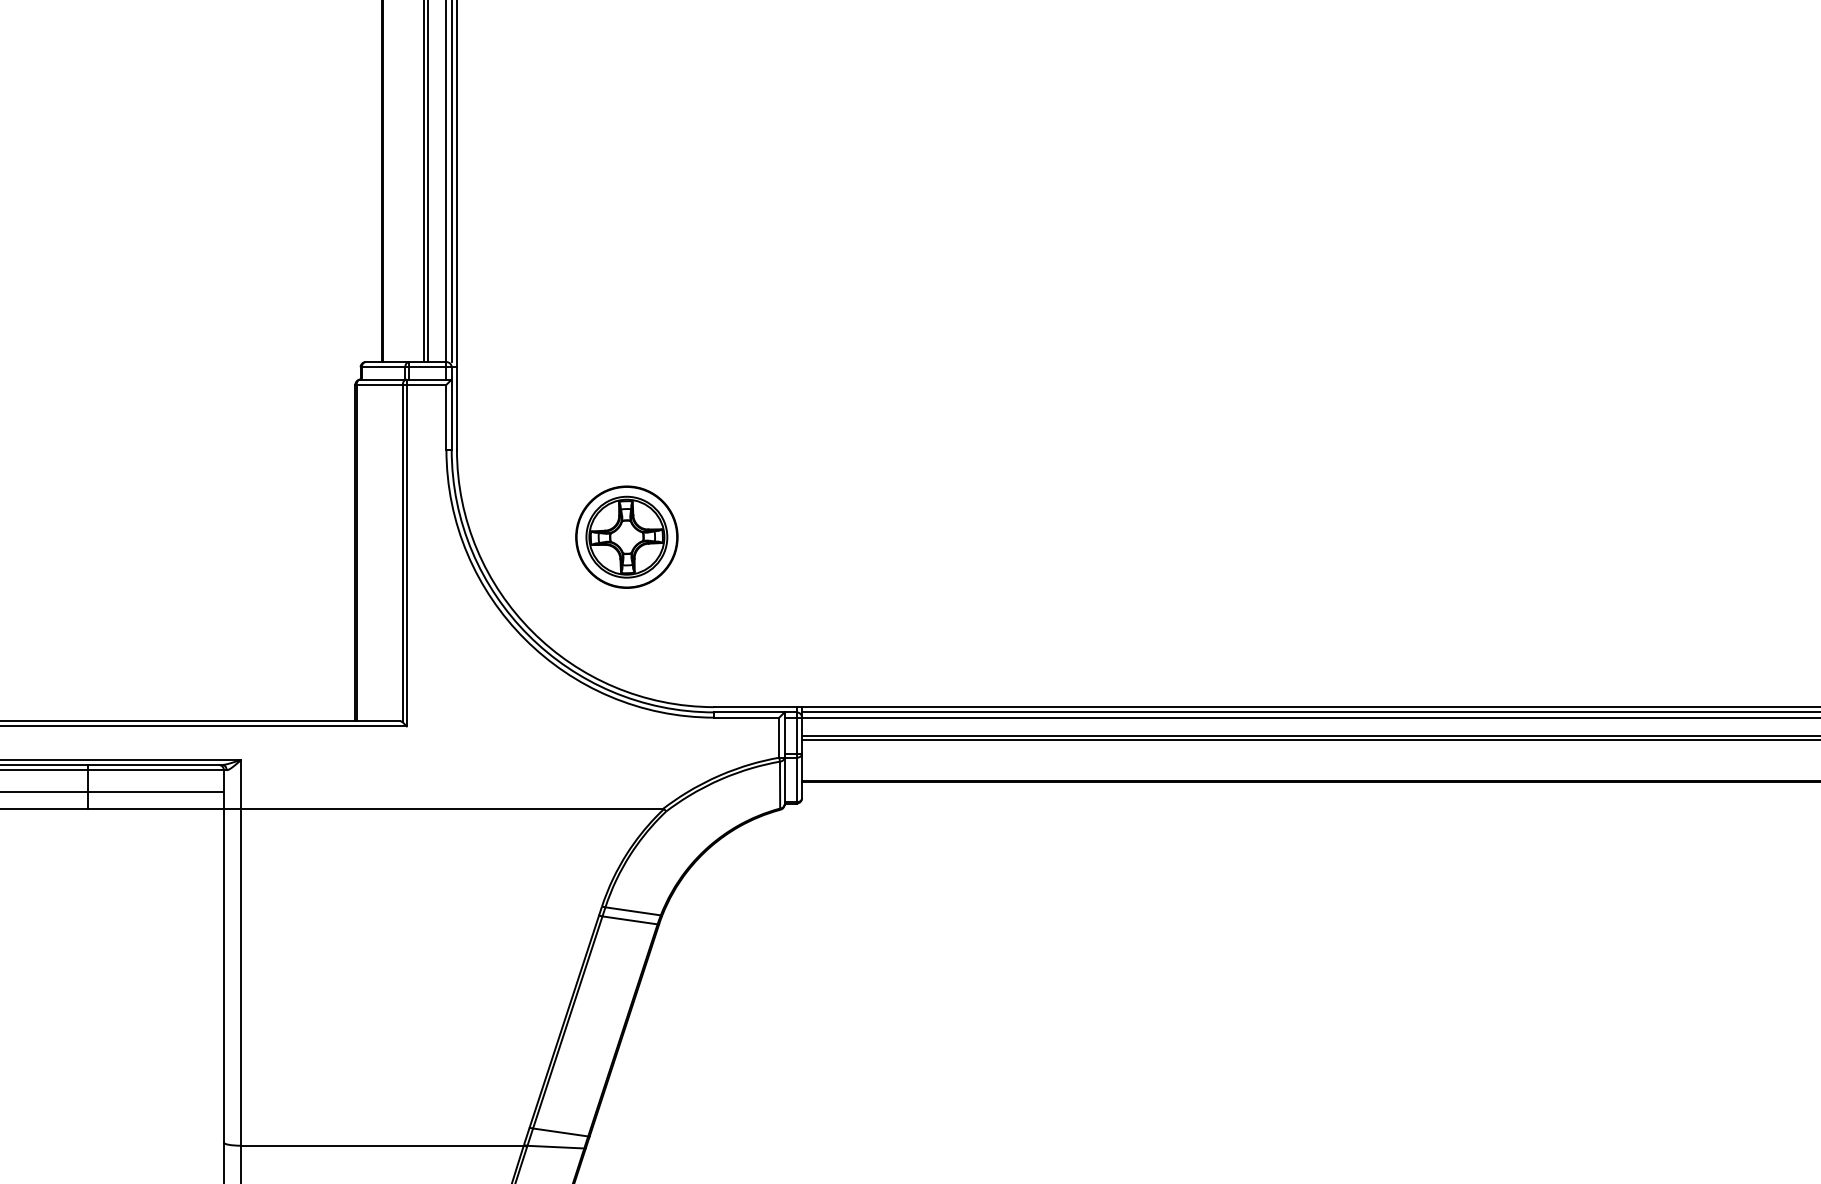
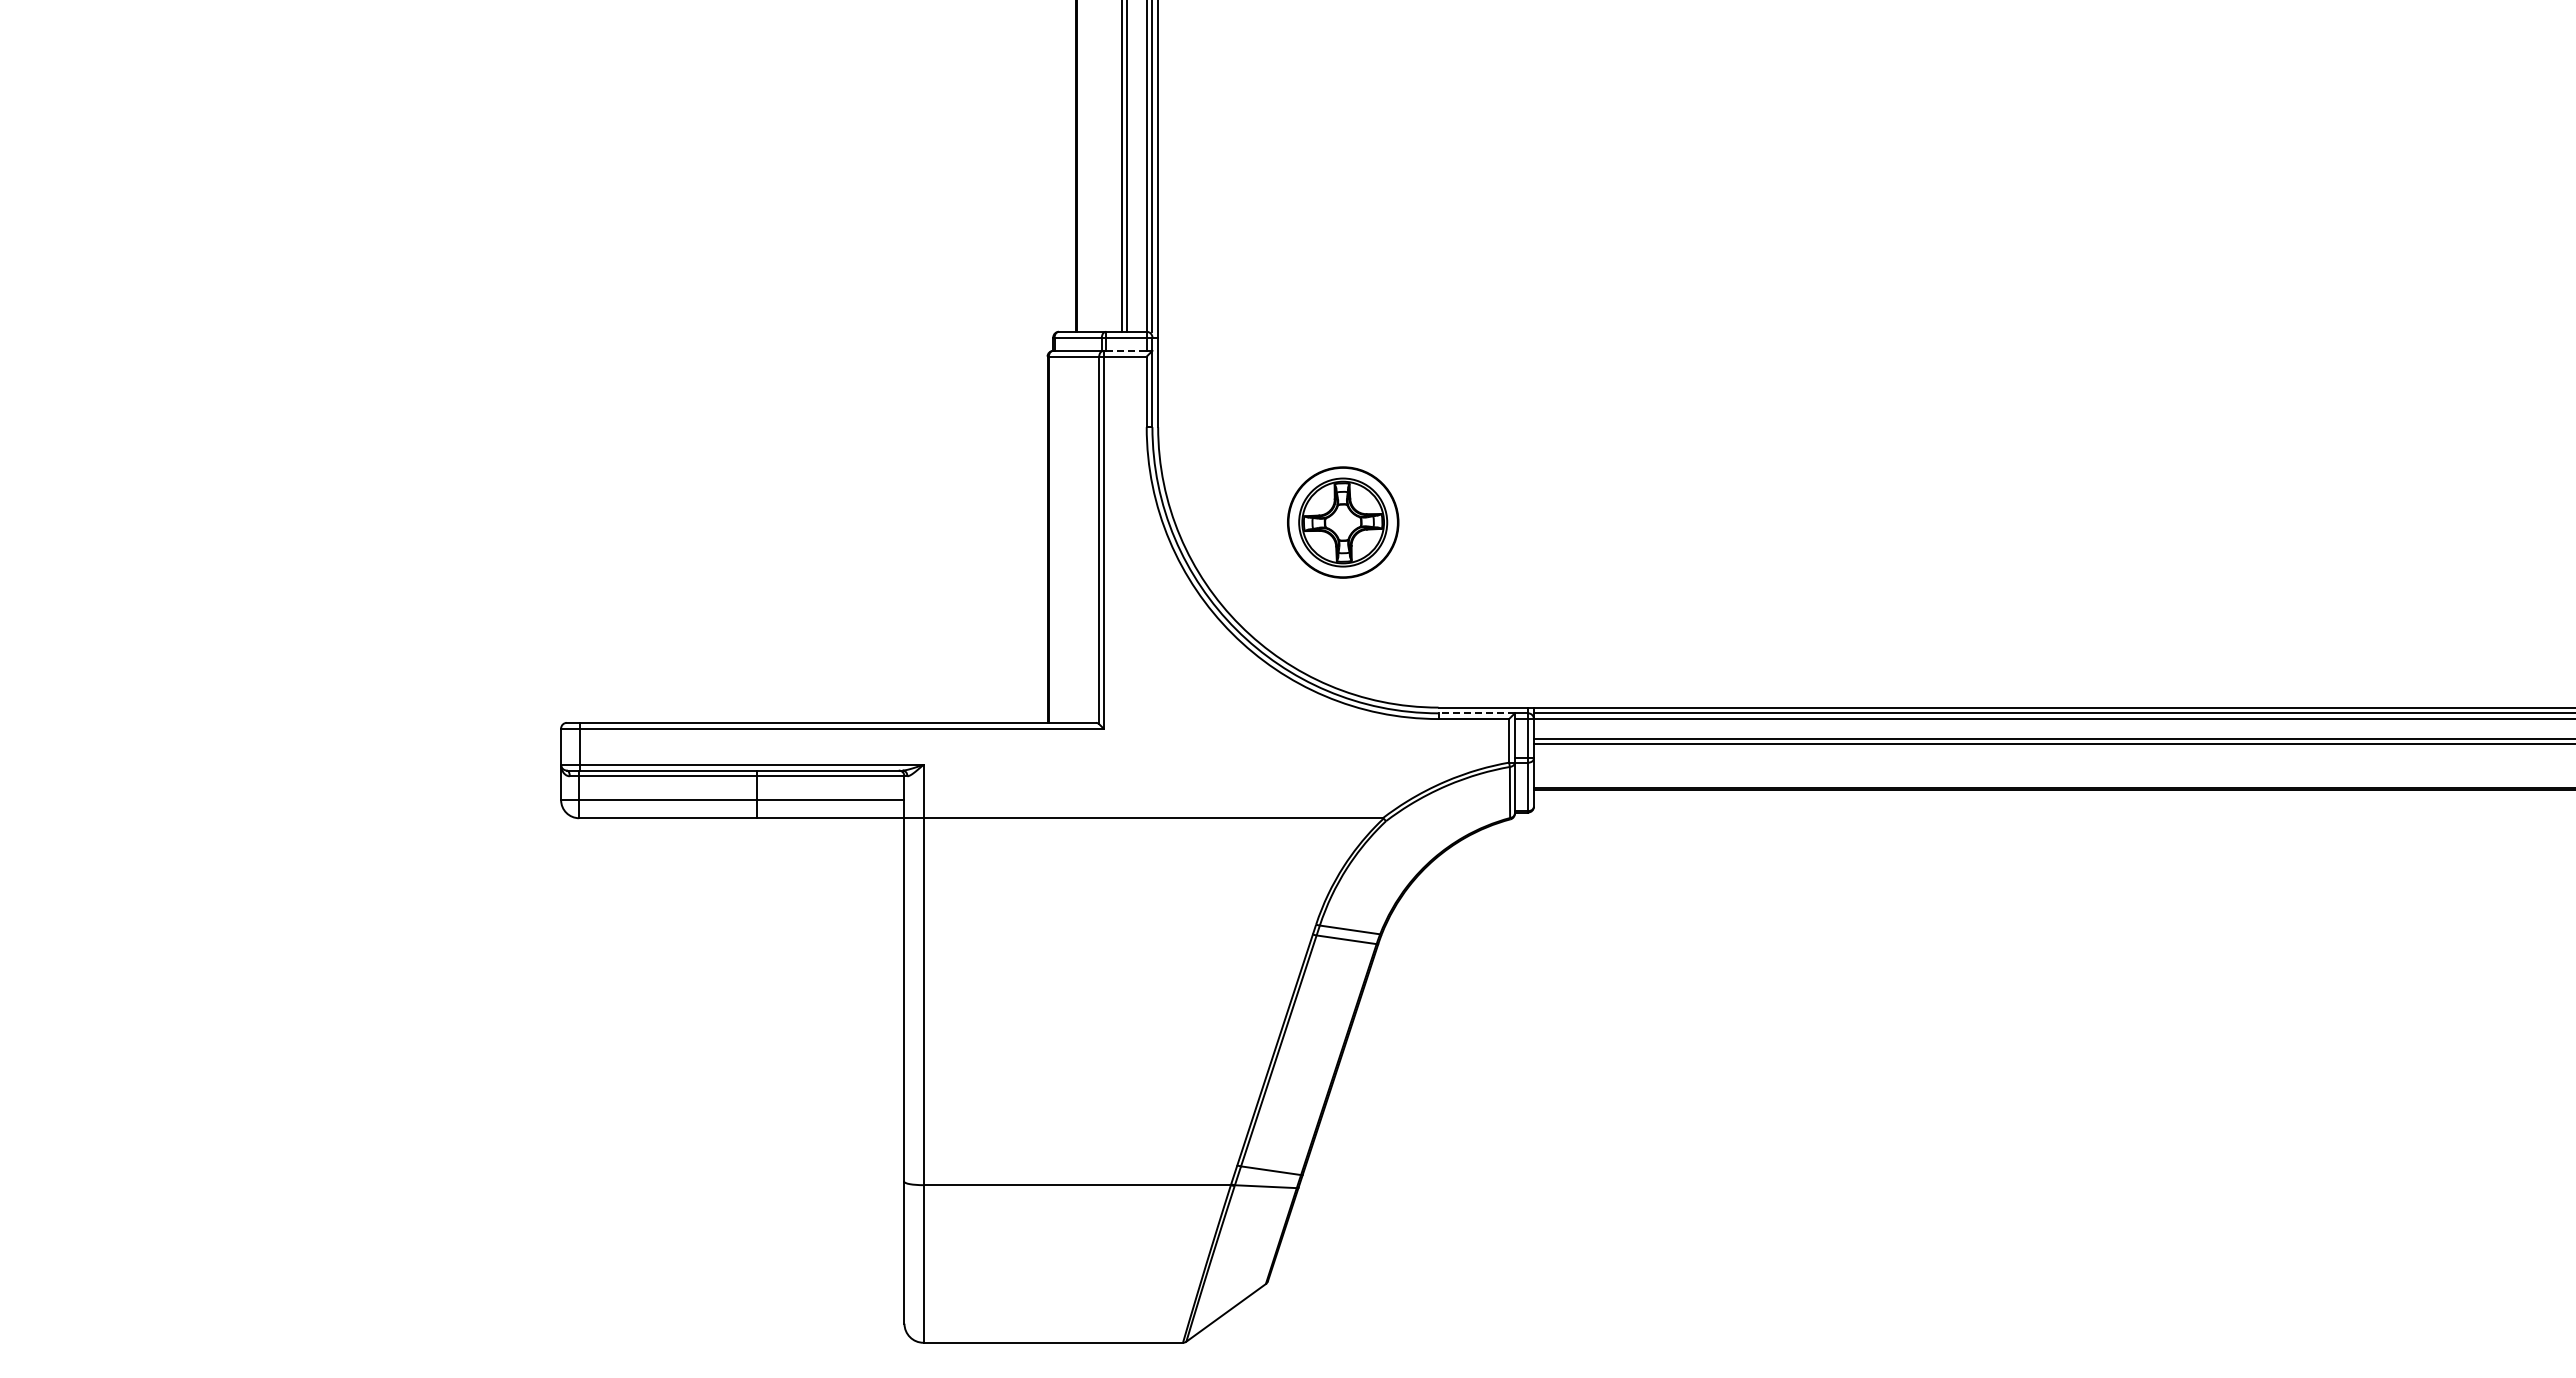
line: (427, 379) -> (1126, 350), solid -> dashed
line: (749, 712) -> (1476, 713), solid -> dashed

